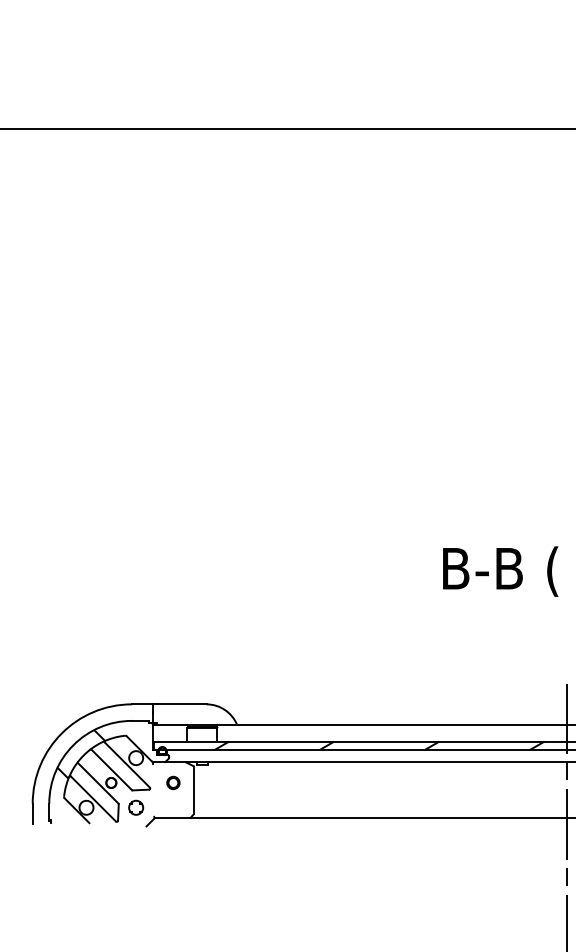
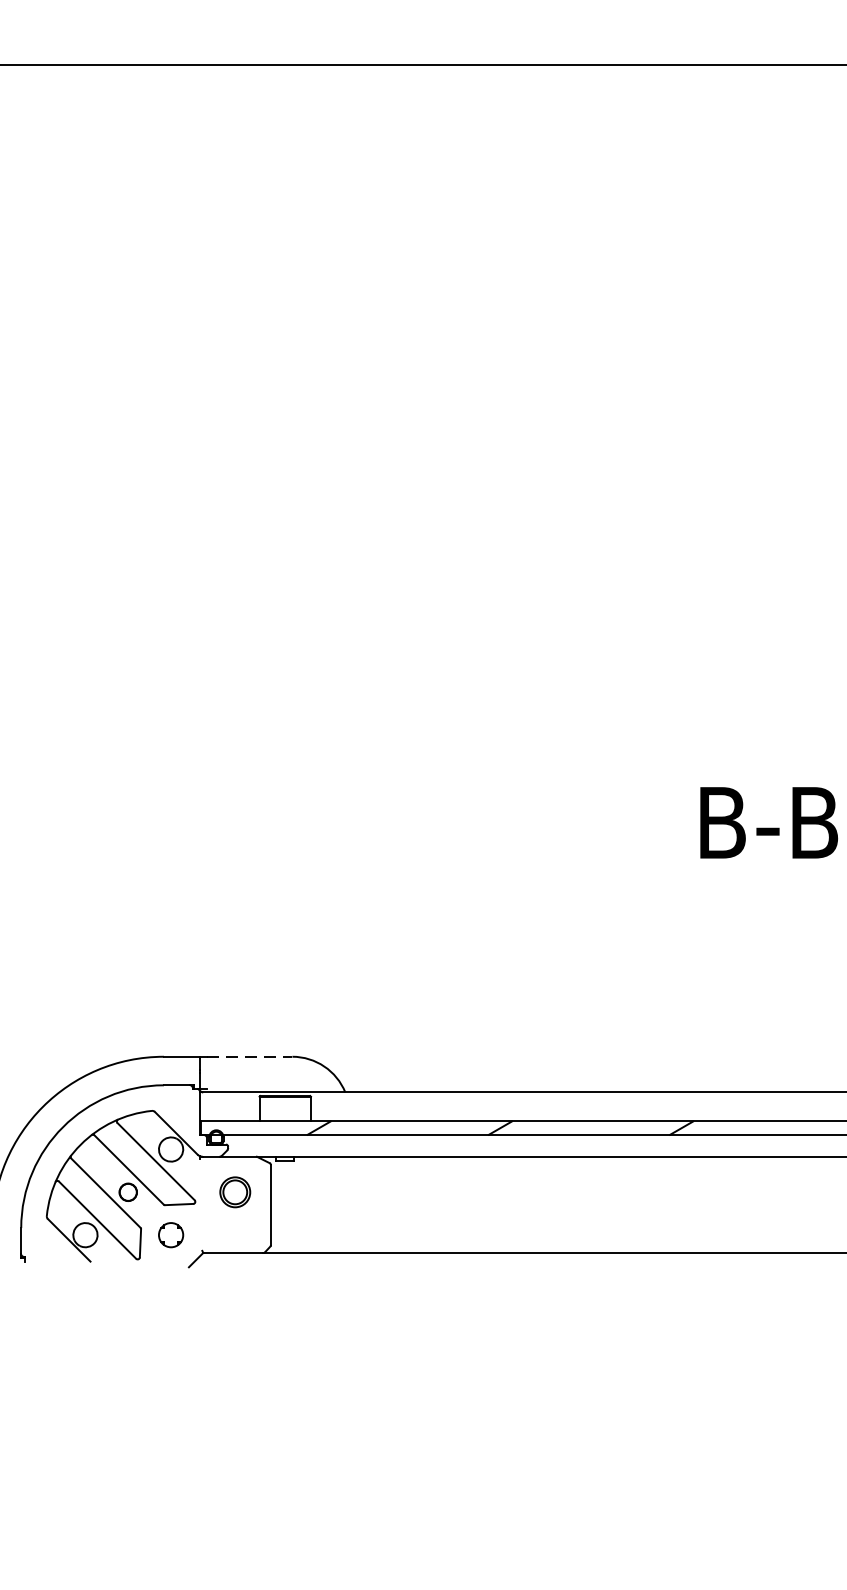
line: (181, 704) -> (249, 1057), solid -> dashed
hatch: (81, 754) -> (76, 1143), removed
part: (173, 782) -> (235, 1191), size x1.4

